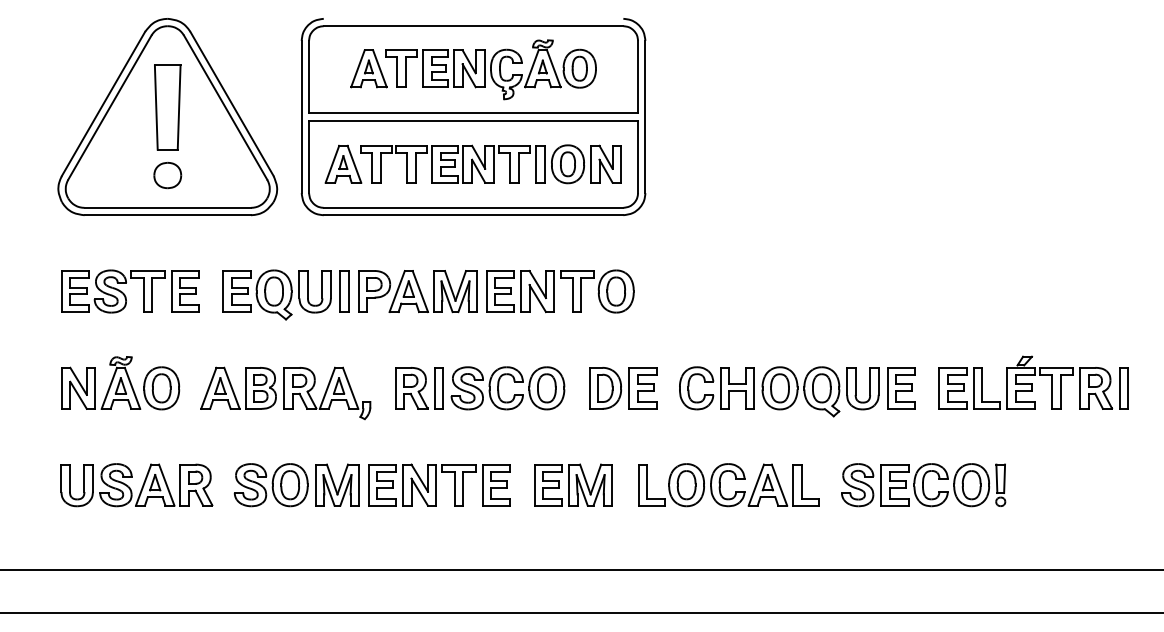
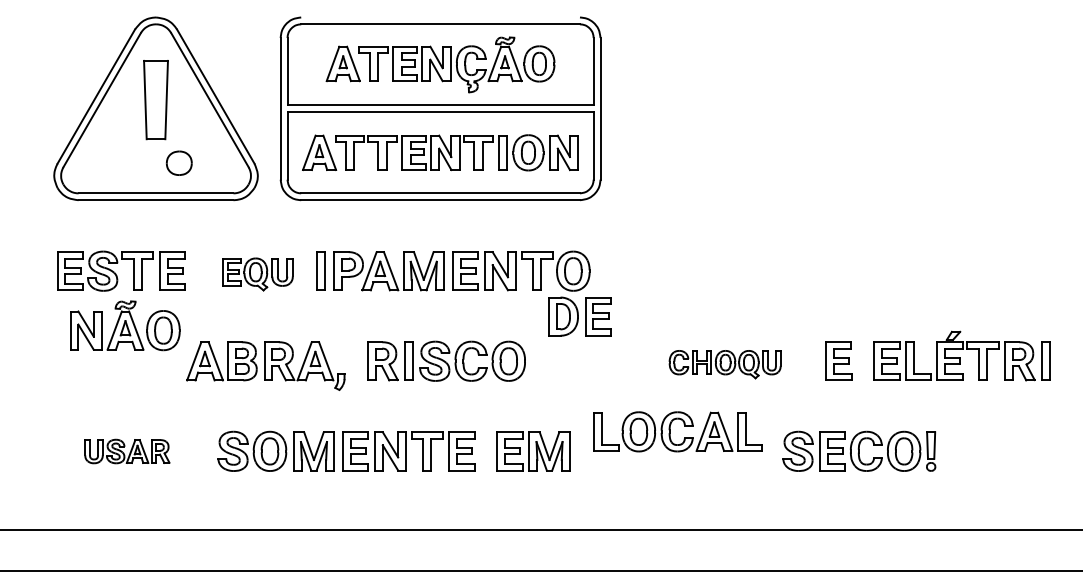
part: (167, 175) -> (179, 163), moved
part: (276, 294) -> (257, 273), size x0.7
part: (120, 383) -> (125, 326), moved
part: (623, 388) -> (580, 316), moved
part: (779, 391) -> (725, 364), size x0.6
part: (136, 485) -> (126, 451), size x0.6
part: (720, 485) -> (670, 432), moved

